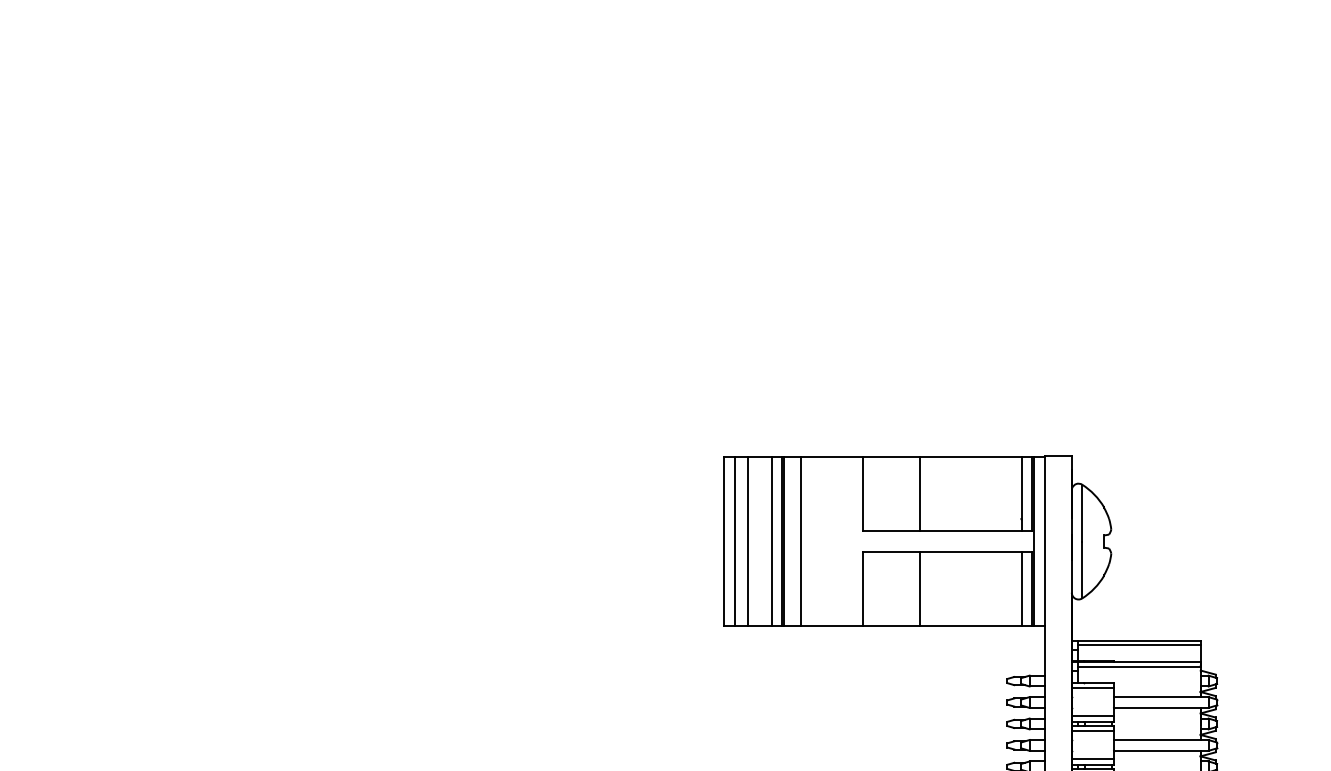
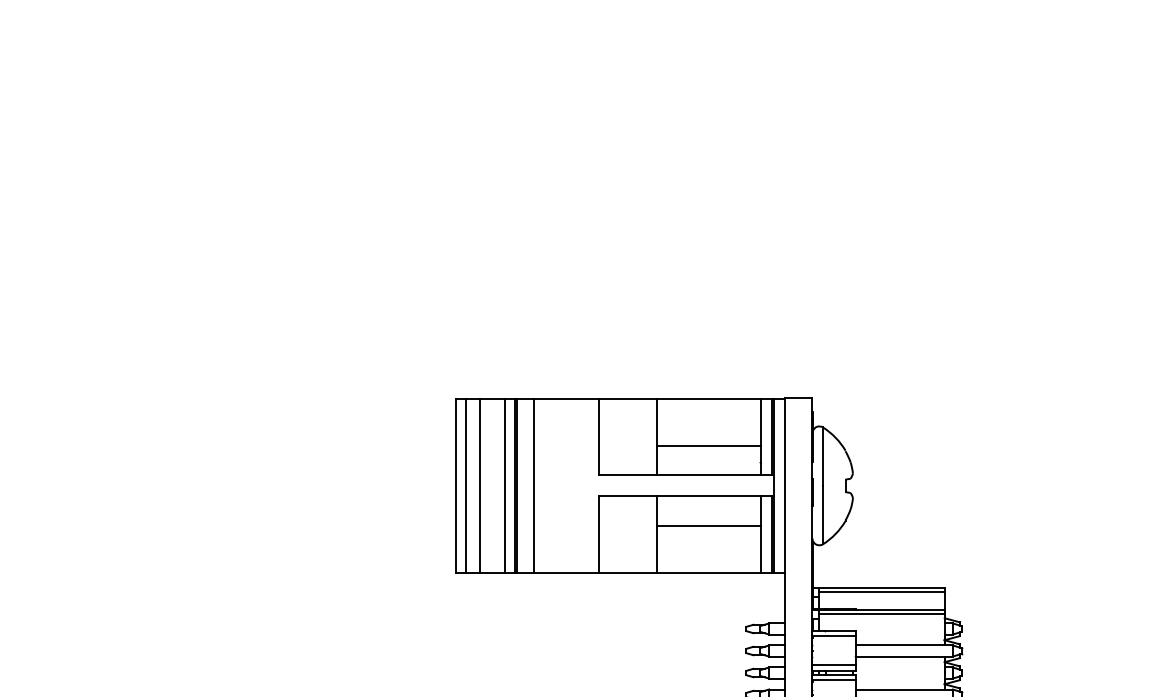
line: (970, 502) -> (708, 445), added
line: (970, 580) -> (708, 525), added

